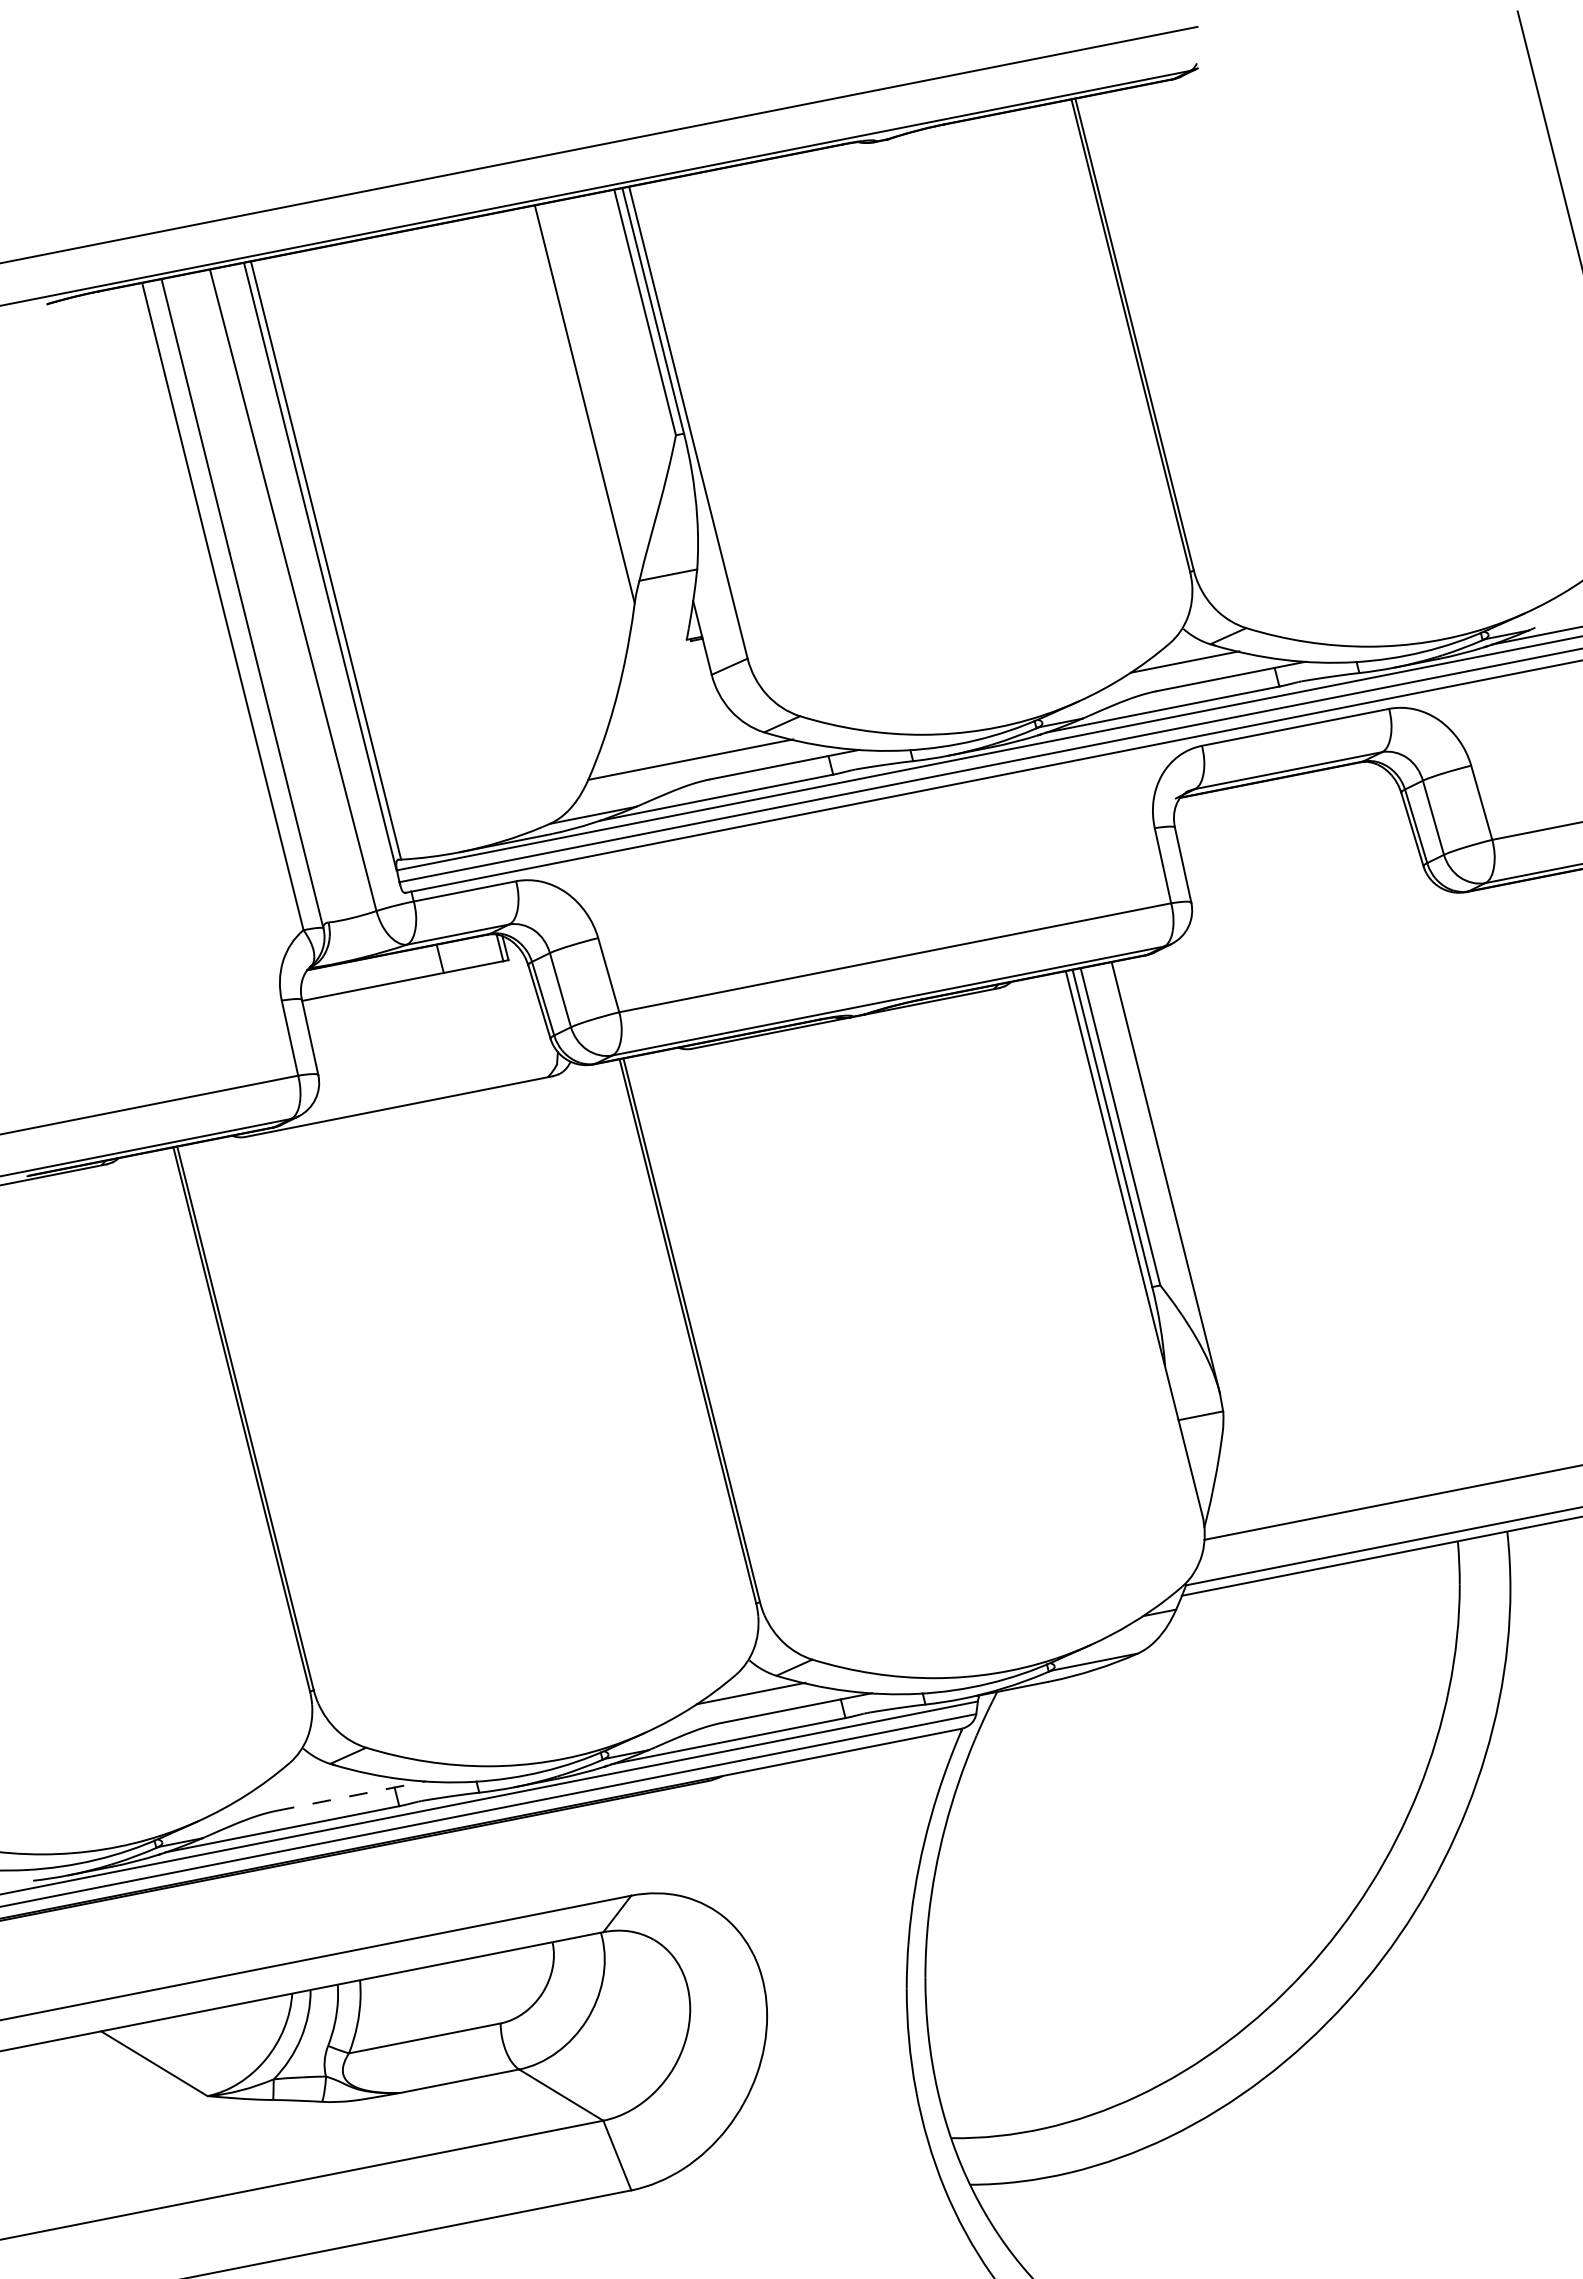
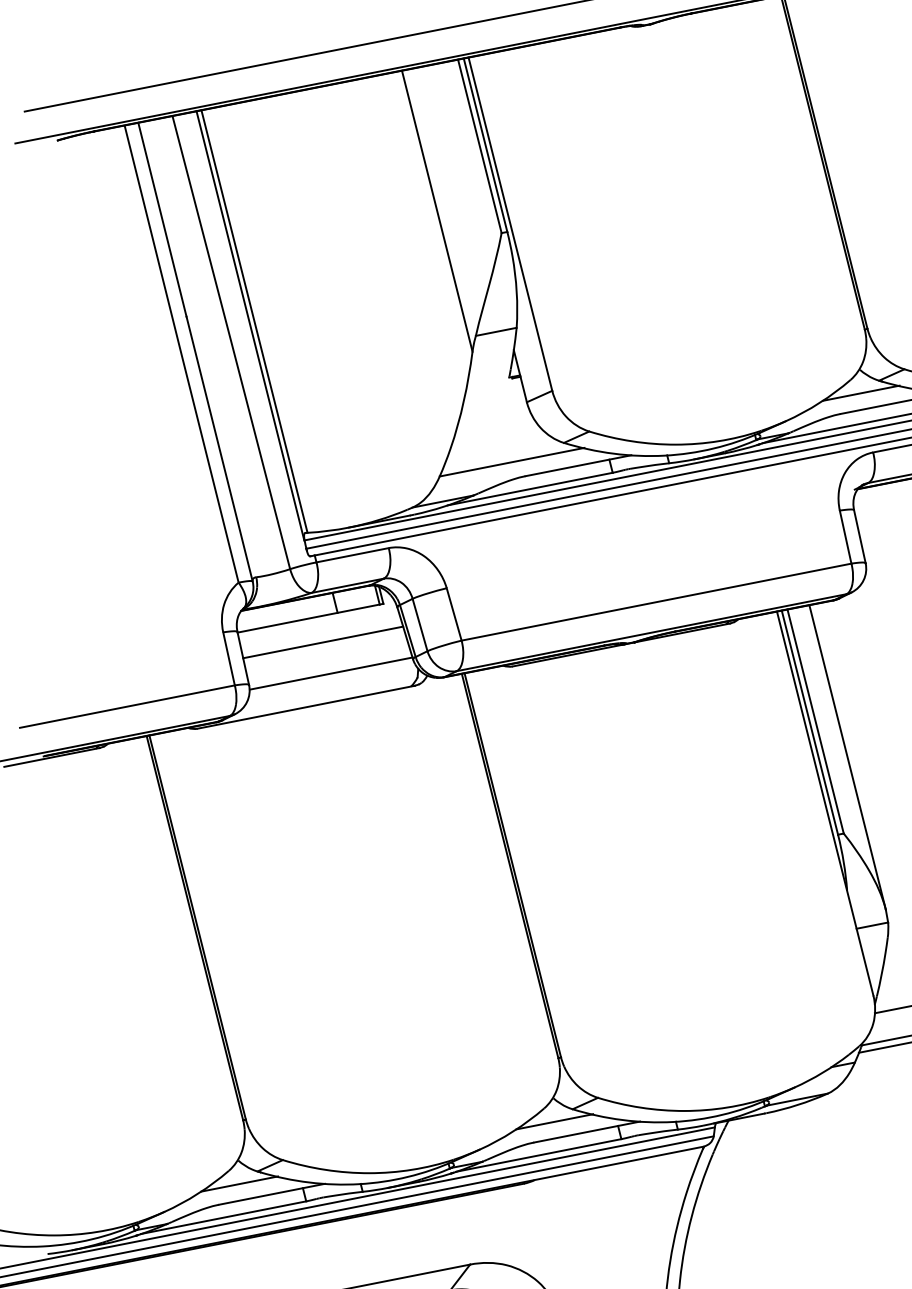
line: (423, 1014) -> (323, 642), added
line: (434, 1058) -> (331, 673), added
line: (304, 1781) -> (239, 1183), added
line: (351, 1796) -> (272, 1194), dashed -> solid

